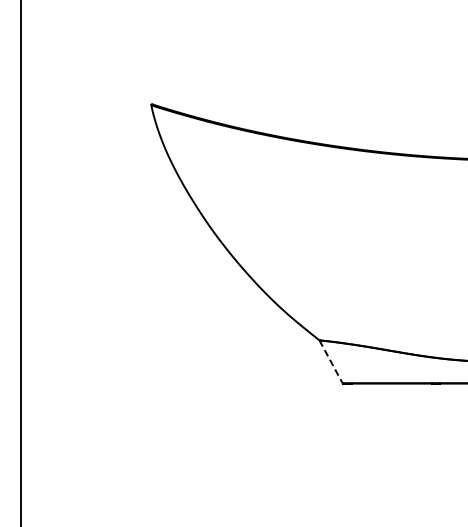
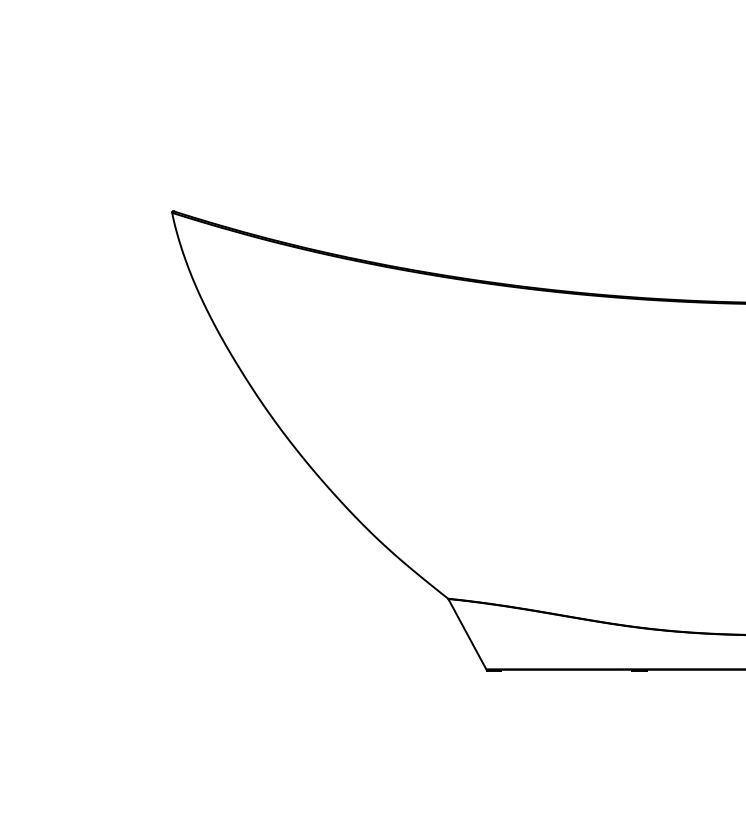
line: (331, 362) -> (468, 635), dashed -> solid

